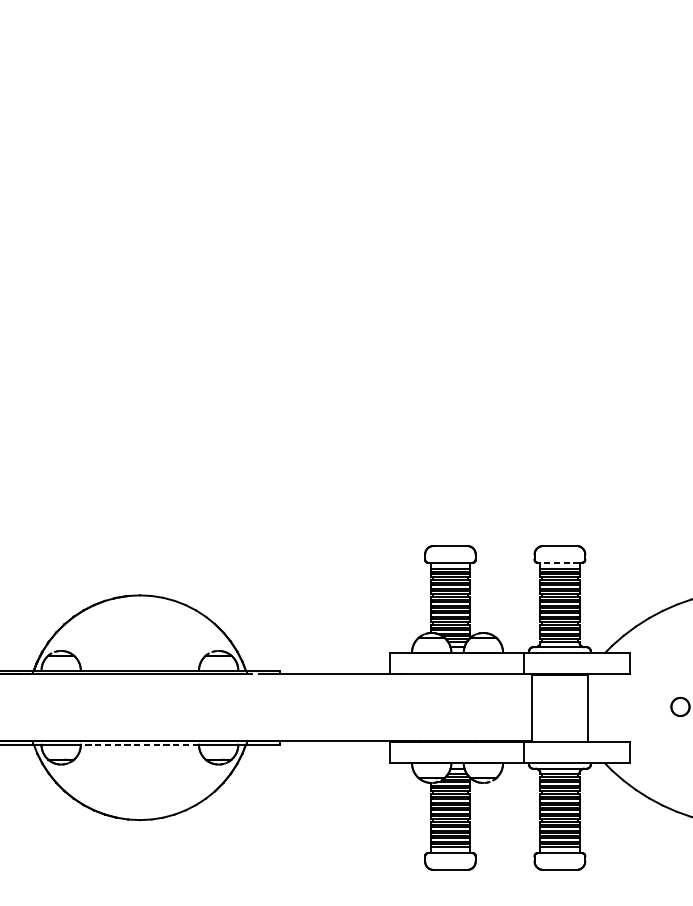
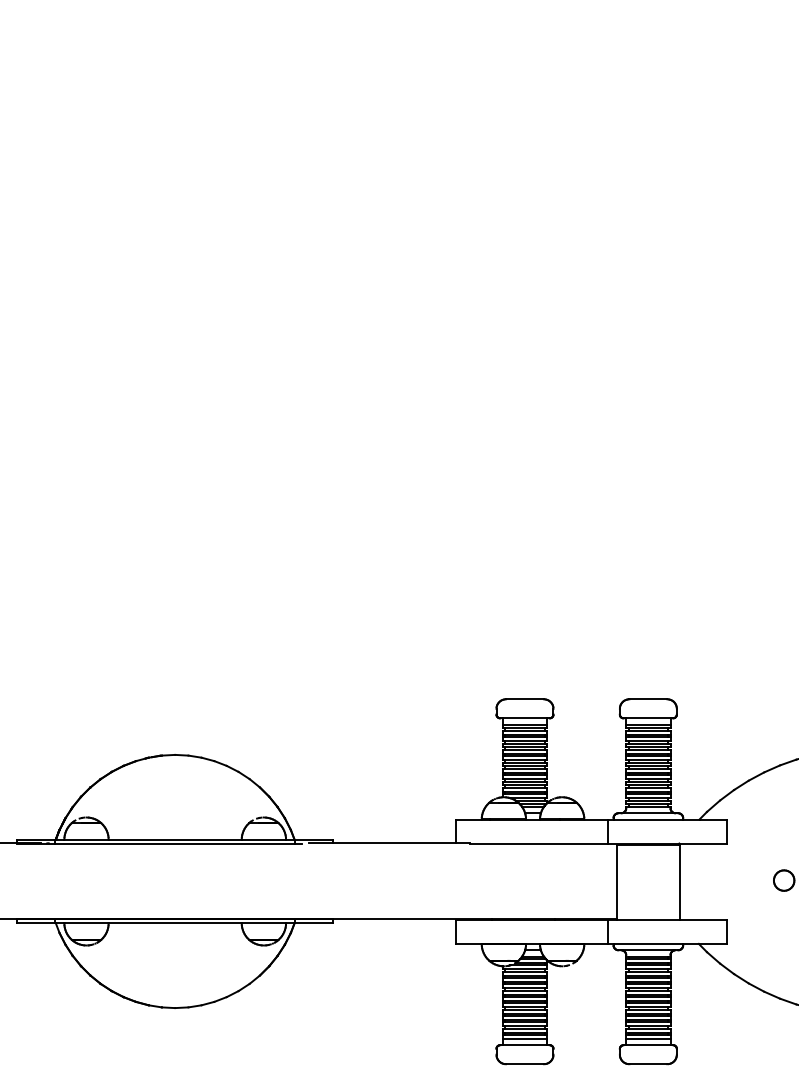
line: (559, 563) -> (647, 718), dashed -> solid
line: (140, 745) -> (175, 923), dashed -> solid

